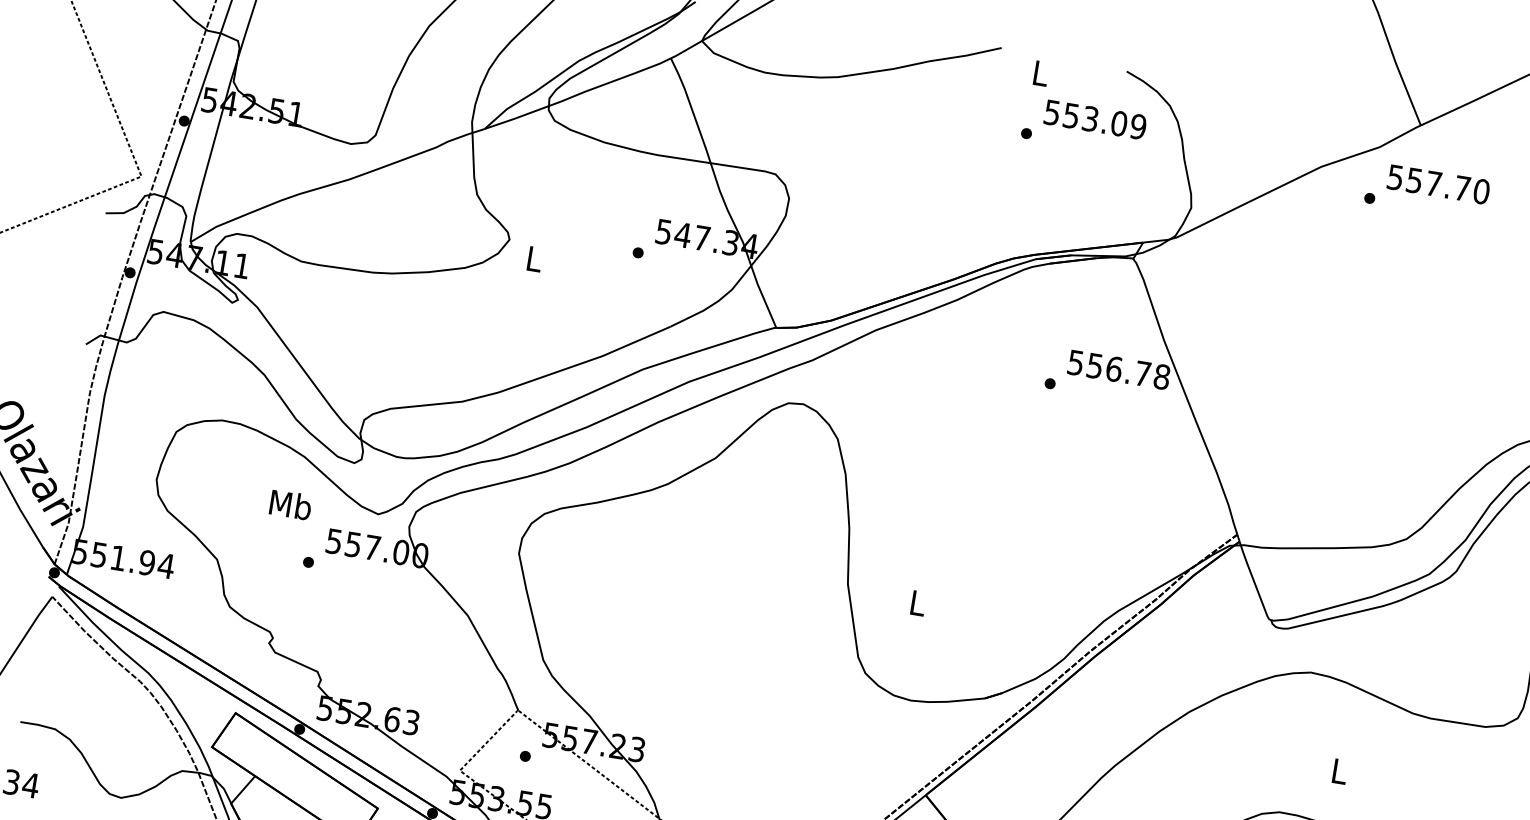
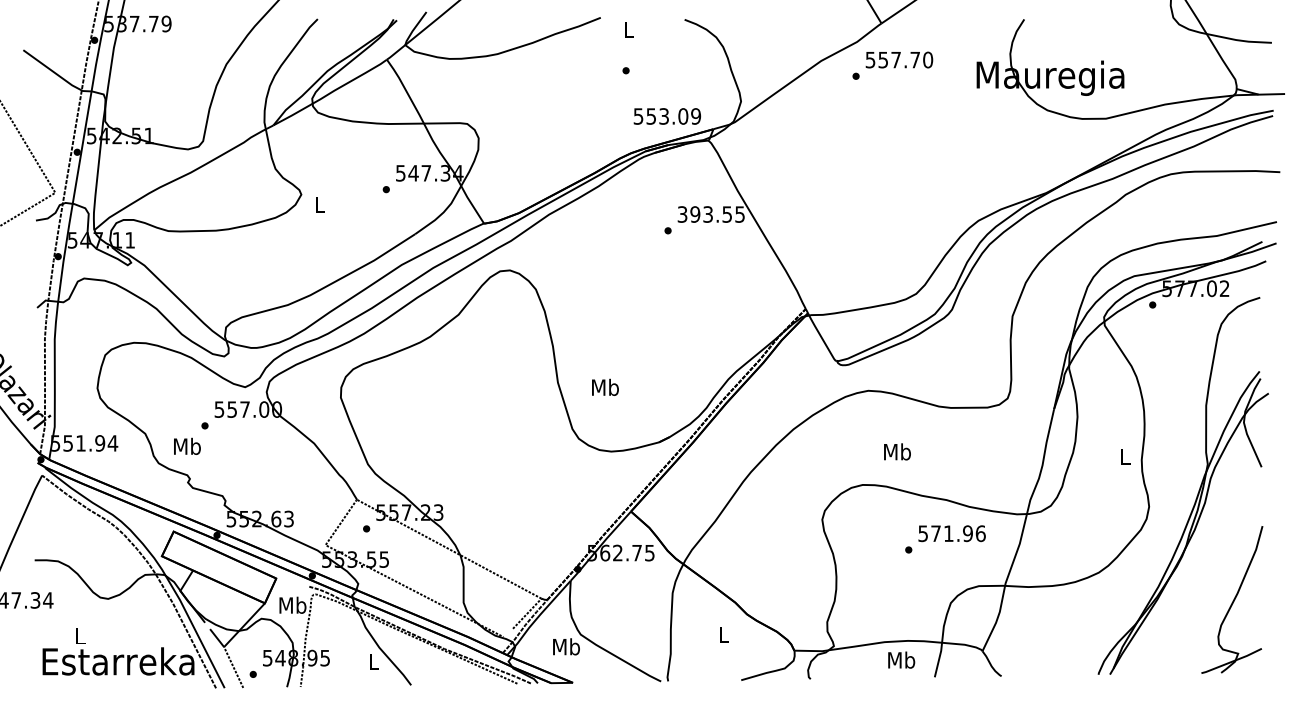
text: (1095, 119) -> (667, 116), moved
text: (1119, 369) -> (711, 214), 556.78 -> 393.55
text: (291, 503) -> (187, 445), moved
text: (918, 601) -> (605, 386), L -> Mb
text: (1339, 770) -> (897, 451), L -> Mb

